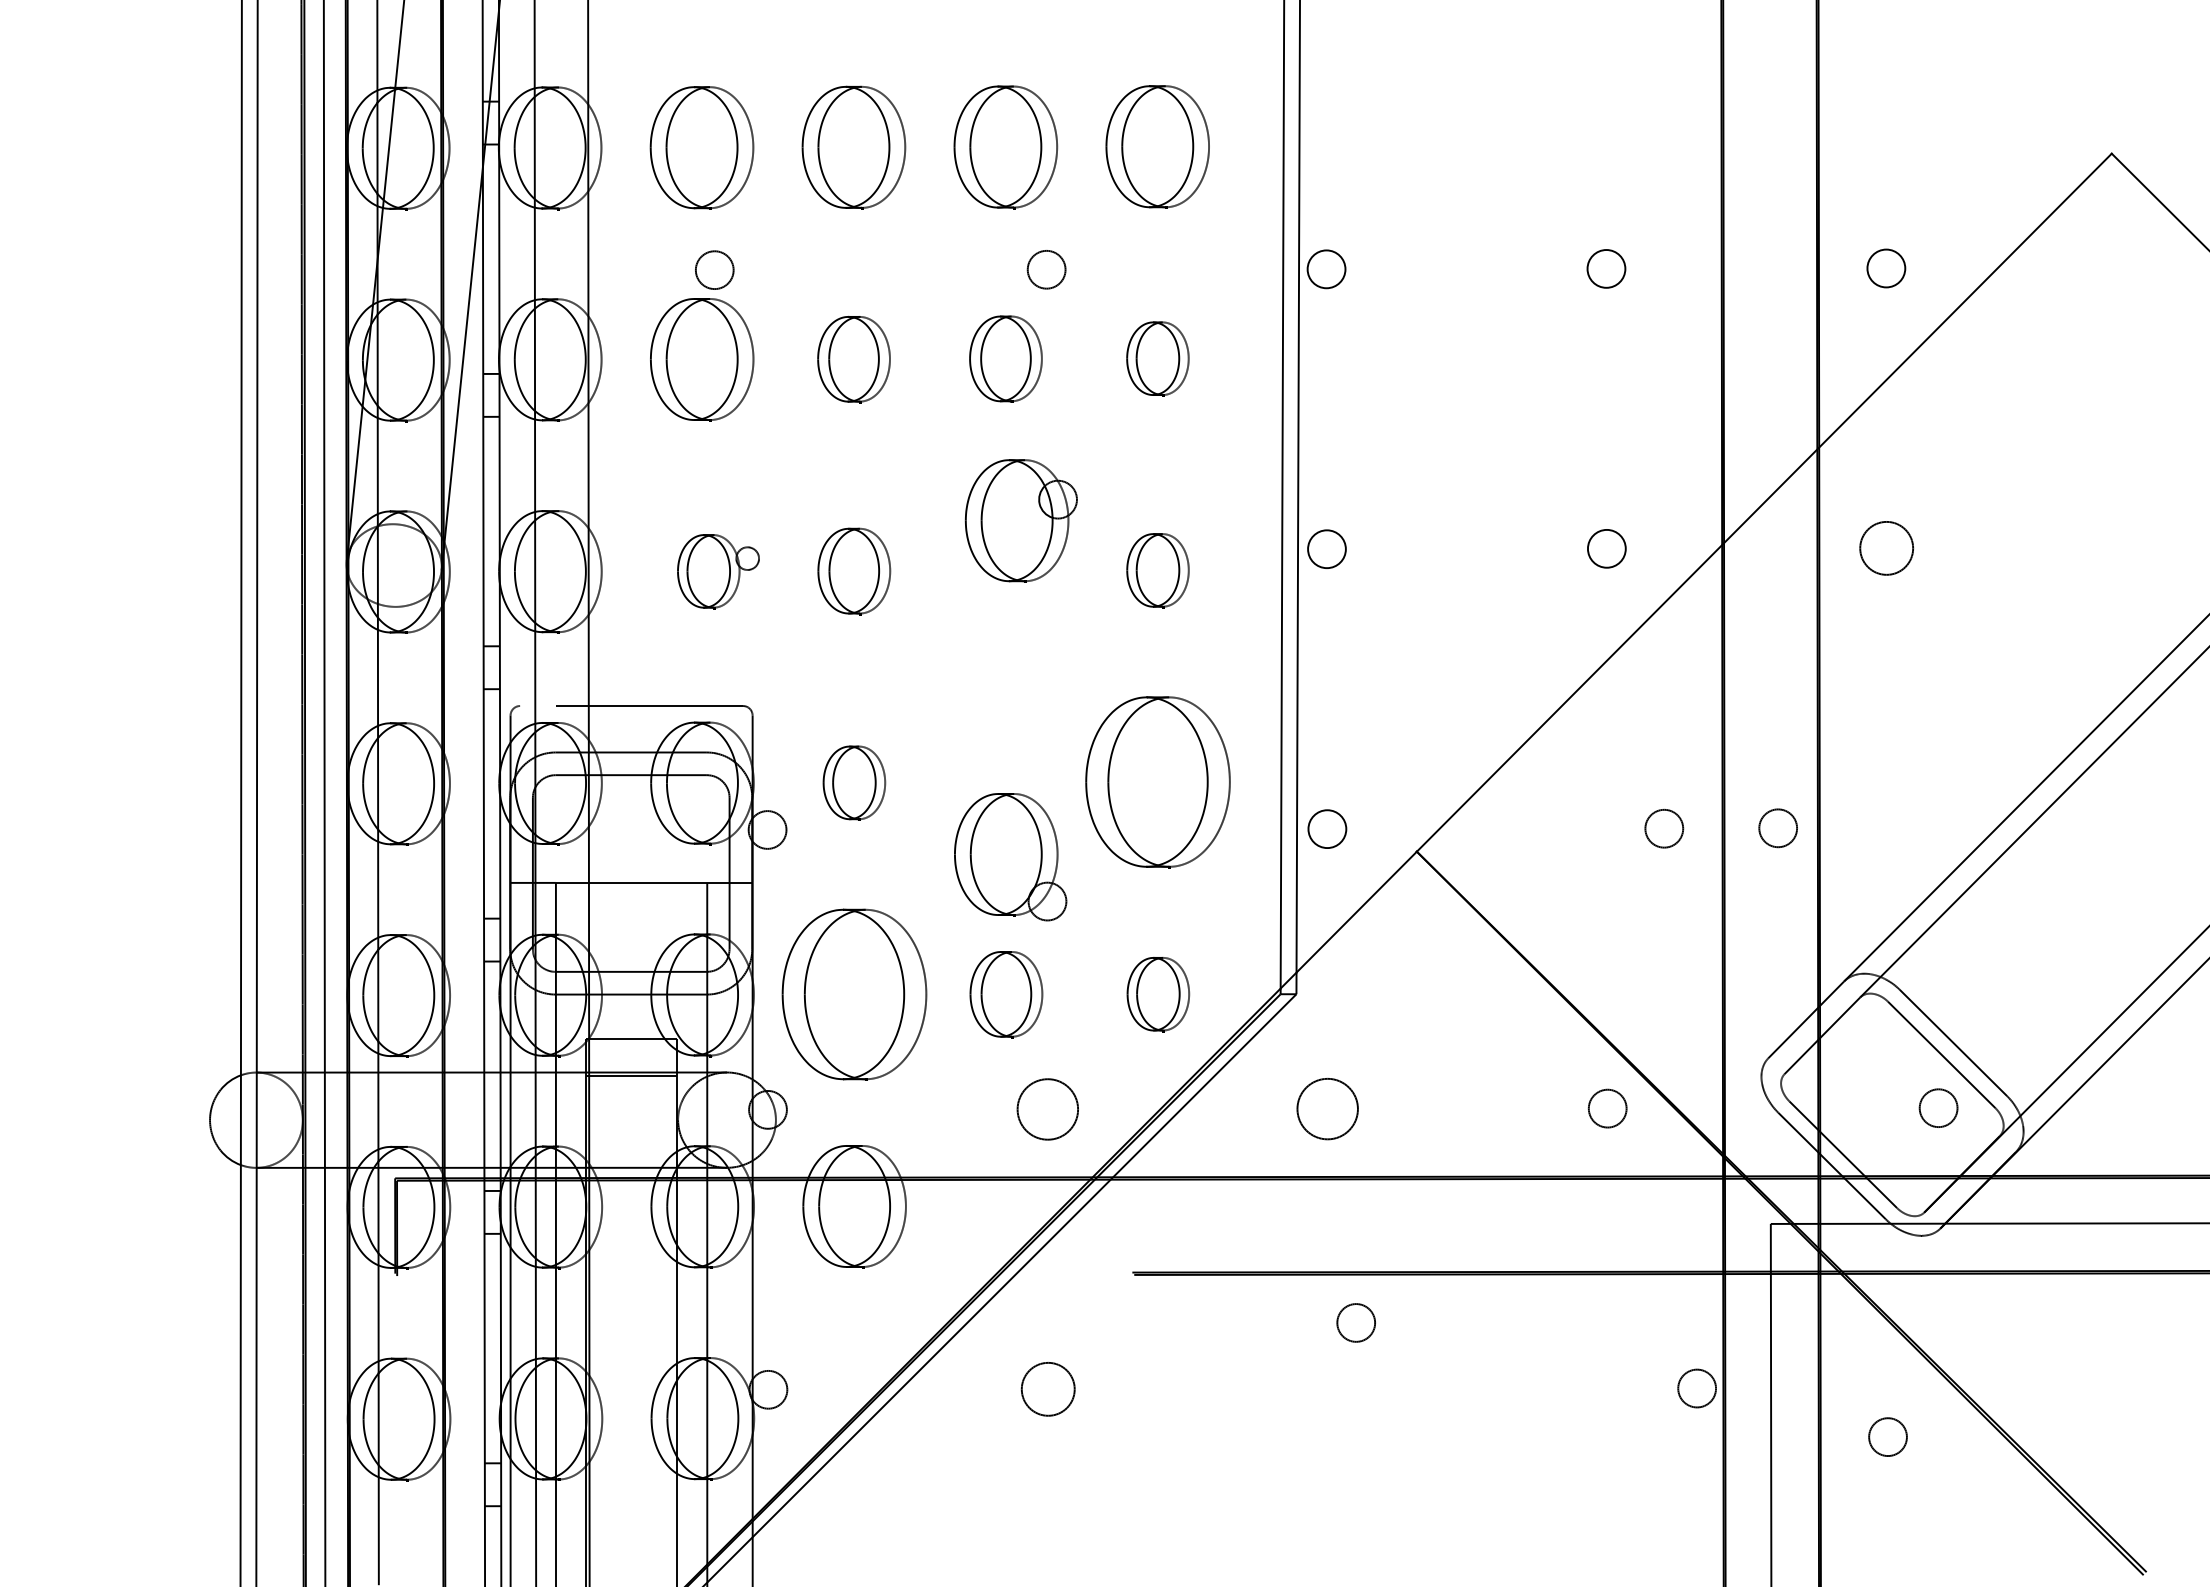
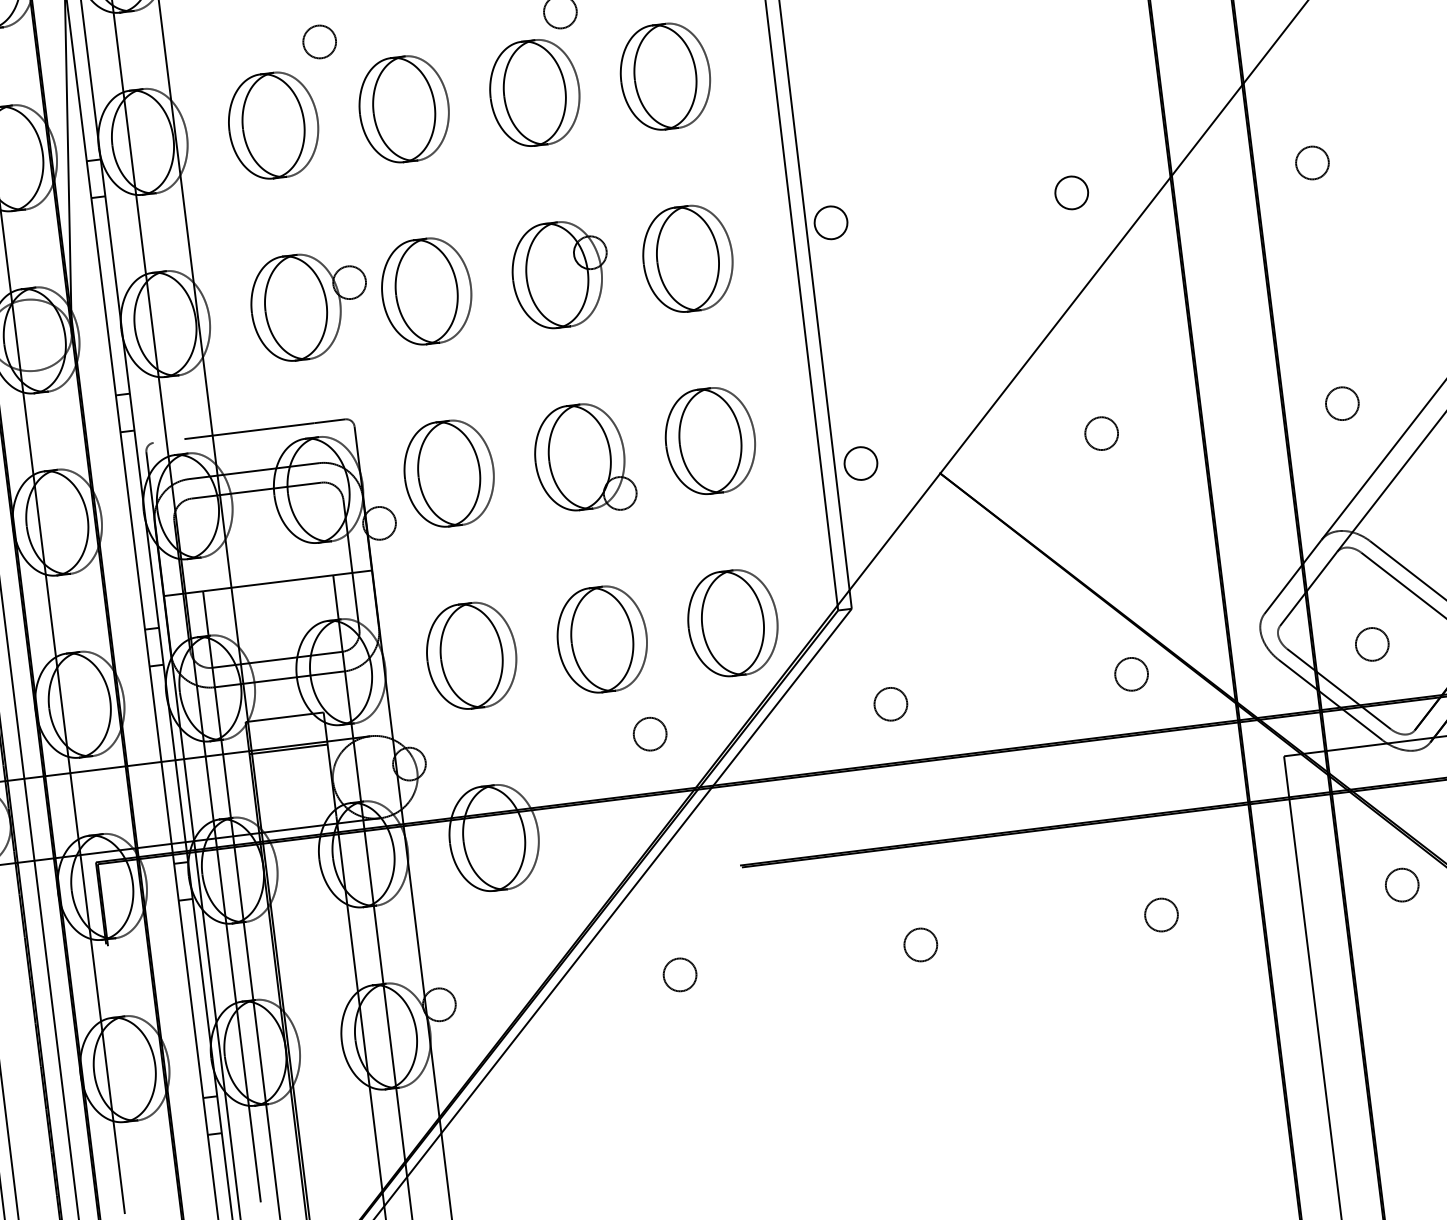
circle: (714, 269) -> (319, 41), moved
part: (1005, 358) -> (534, 92), size x1.43
part: (1157, 358) -> (665, 76), size x1.67
part: (853, 359) -> (403, 109), size x1.43
part: (1020, 520) -> (560, 274), moved
circle: (1886, 548) -> (1312, 163), size x0.71
part: (1157, 570) -> (687, 259), size x1.67
part: (718, 571) -> (310, 306), size x1.67
part: (854, 571) -> (427, 291), size x1.43
part: (854, 782) -> (449, 473), size x1.67
part: (1158, 782) -> (710, 441), size x0.71
circle: (1664, 828) -> (1101, 433), moved
circle: (1777, 828) -> (1341, 403), moved
part: (1010, 857) -> (583, 459), moved
part: (854, 994) -> (471, 655), size x0.71
part: (1006, 994) -> (602, 639), size x1.43
part: (1158, 994) -> (733, 623), size x1.67
circle: (1938, 1107) -> (1372, 643), moved
circle: (1327, 1108) -> (890, 703), size x0.62
circle: (1047, 1109) -> (649, 734), size x0.62
circle: (1355, 1322) -> (920, 944), moved
circle: (1696, 1388) -> (1160, 915), moved
circle: (1048, 1389) -> (680, 974), size x0.71
circle: (1887, 1436) -> (1401, 884), moved

